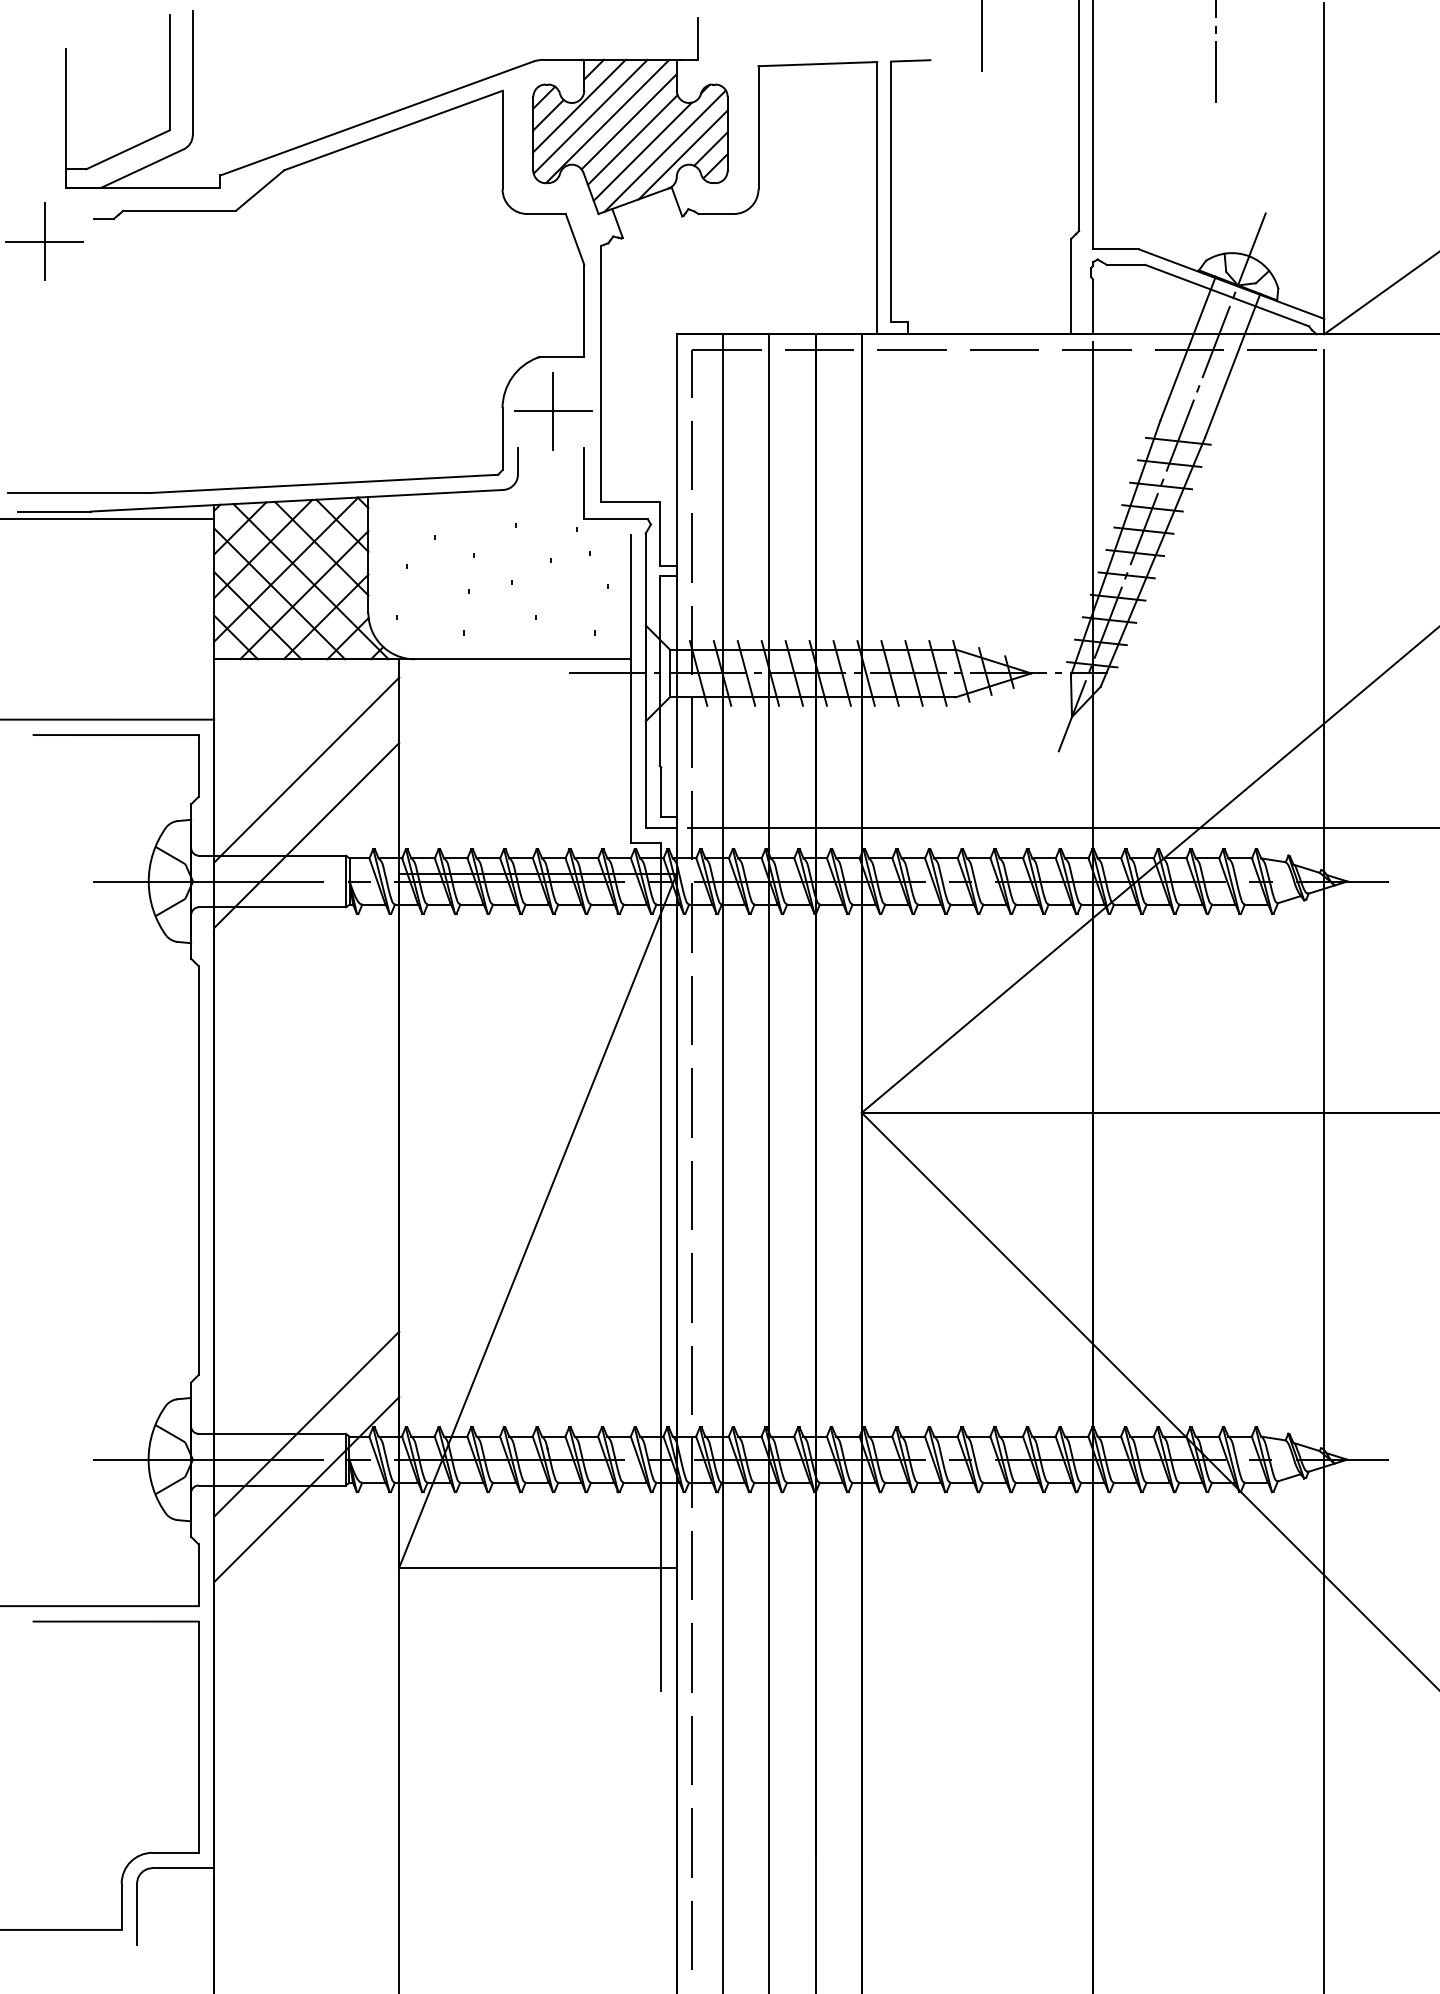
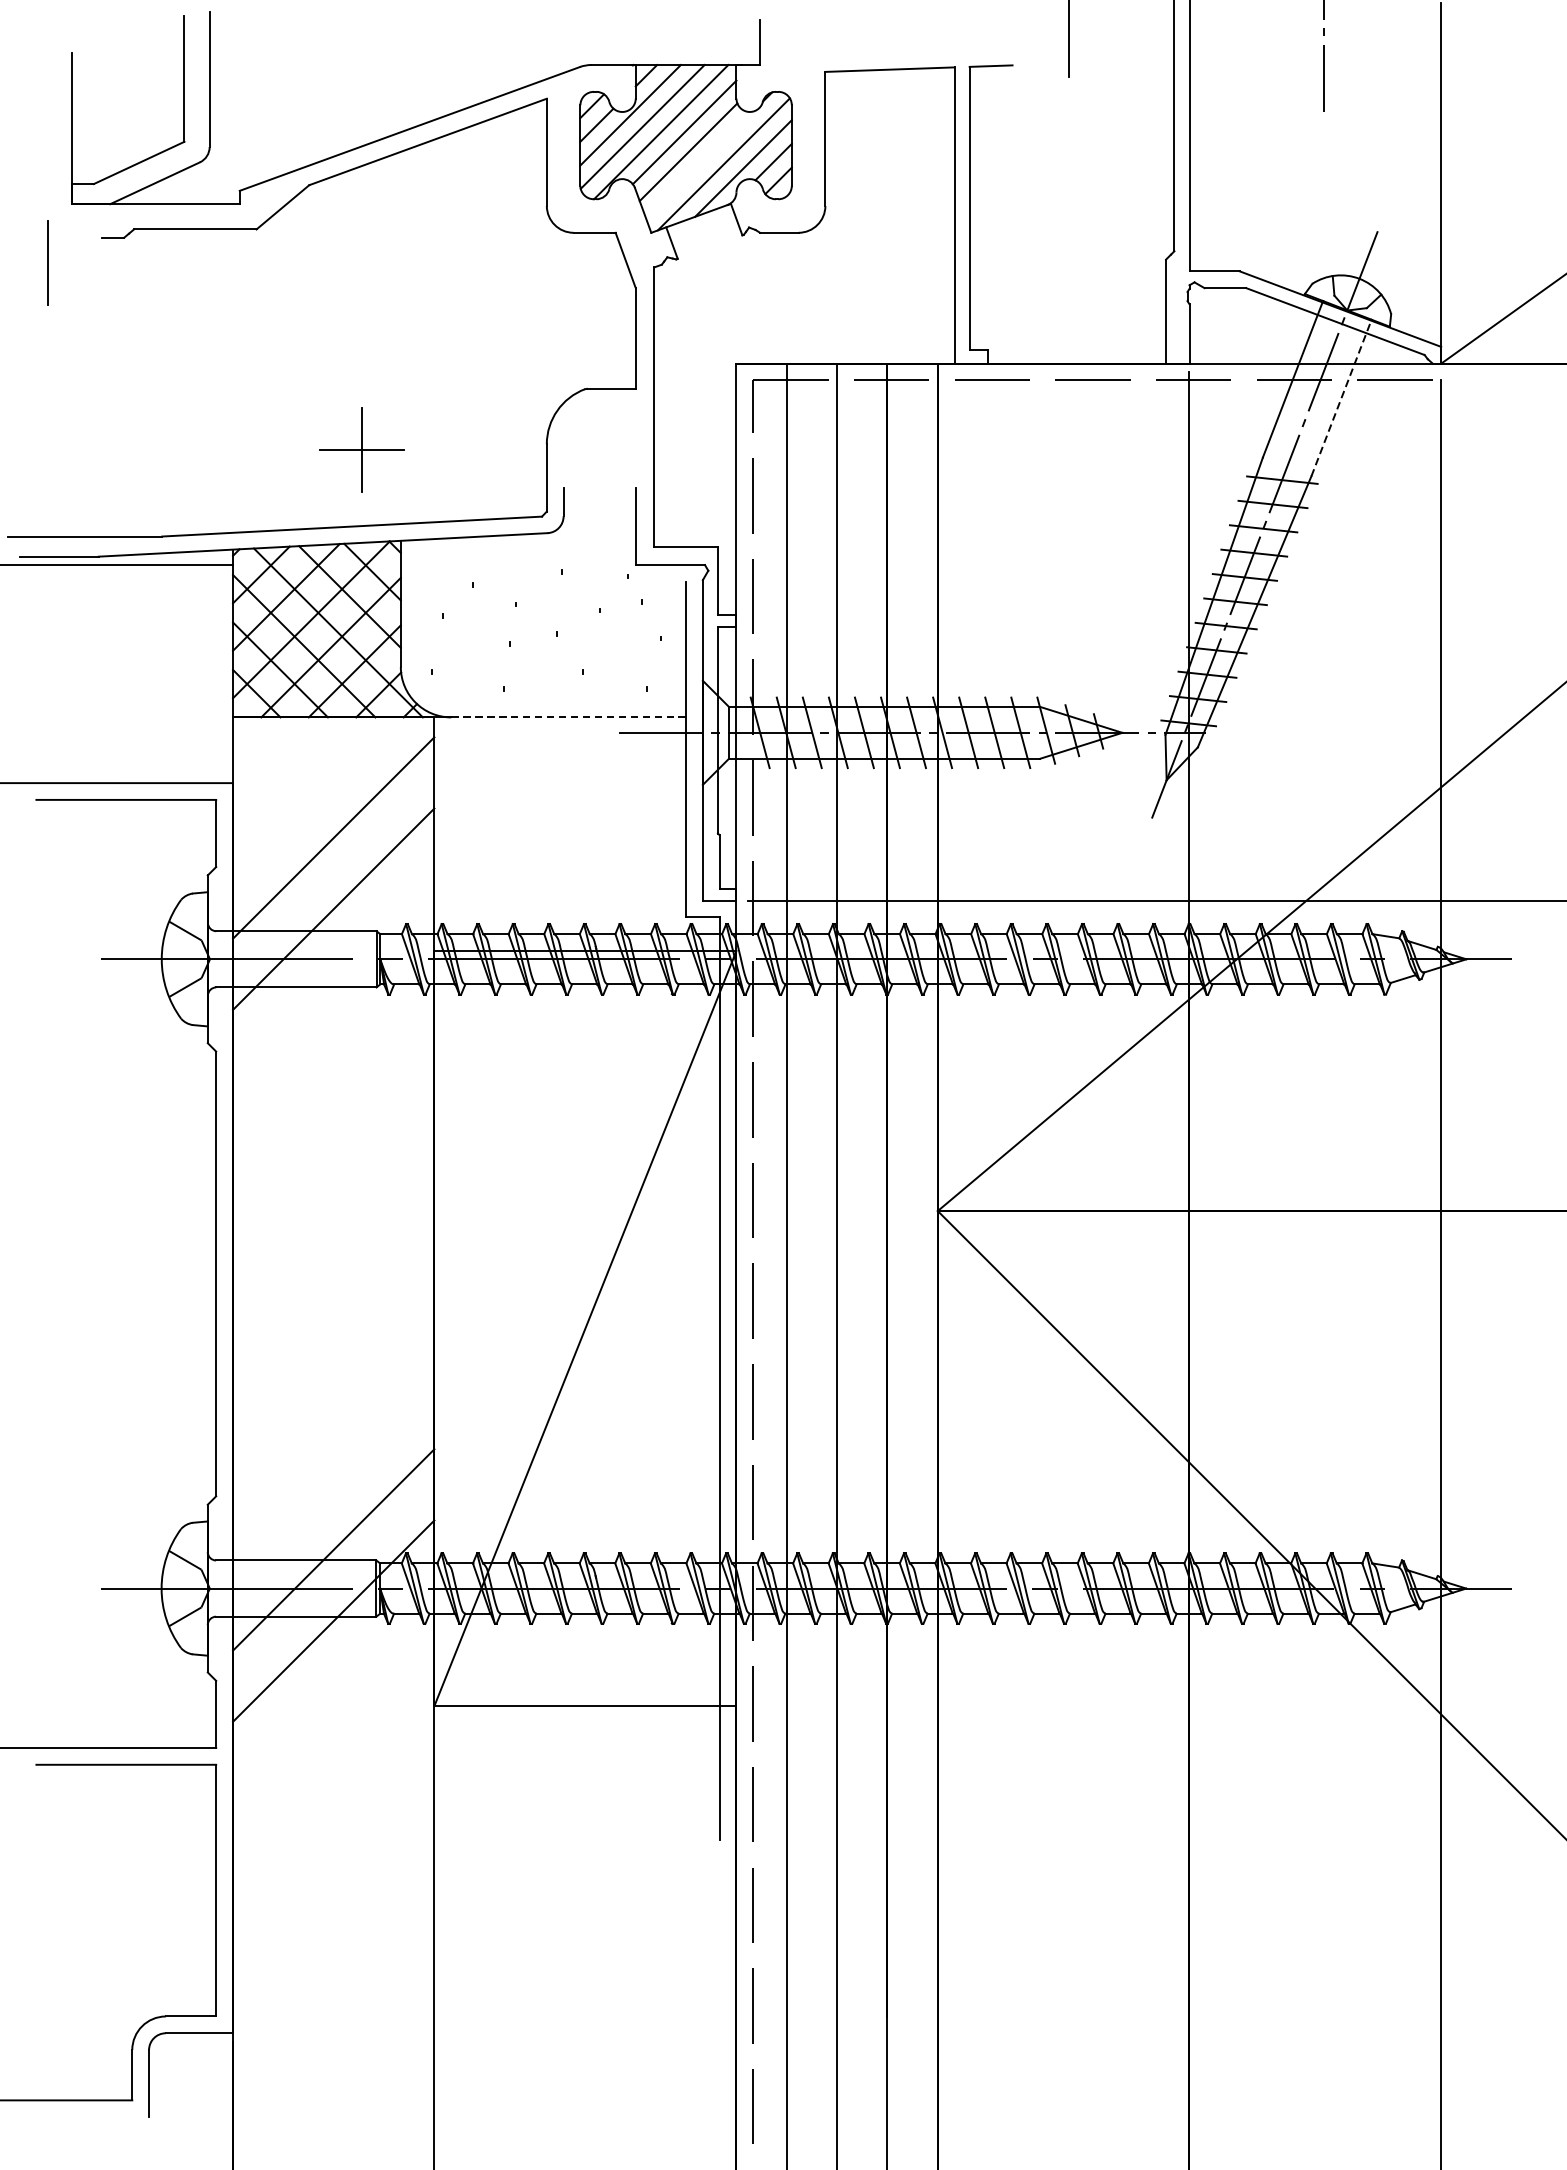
line: (642, 151) -> (699, 164), removed
line: (44, 241) -> (48, 262), removed
line: (1232, 365) -> (1341, 397), solid -> dashed
part: (553, 411) -> (361, 449), moved
line: (522, 659) -> (568, 717), solid -> dashed

